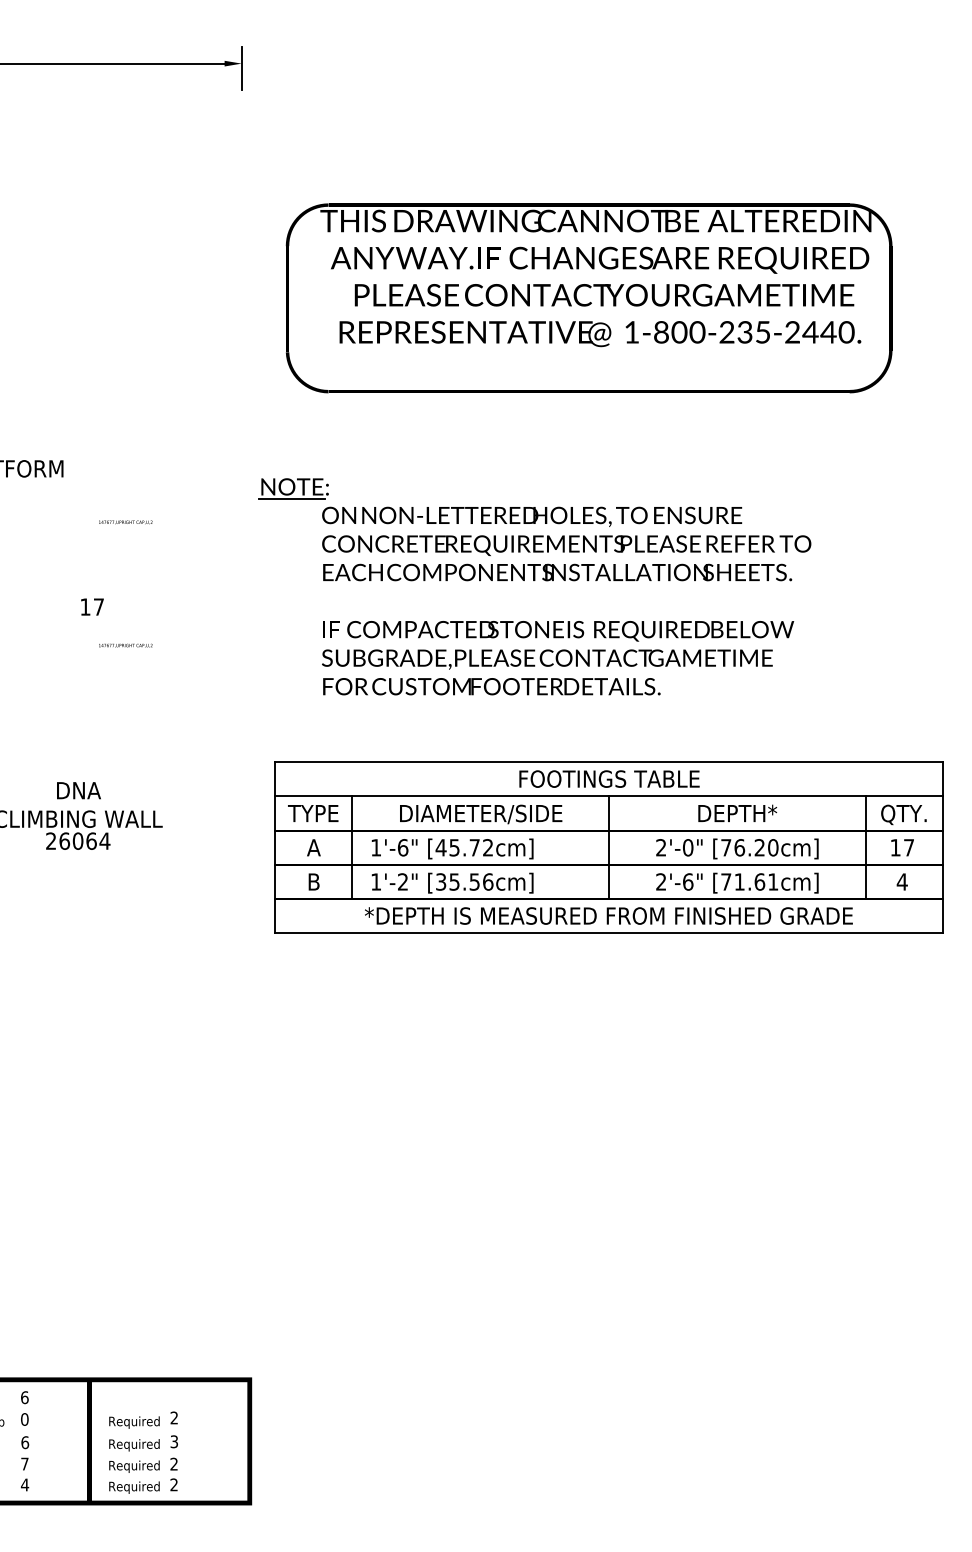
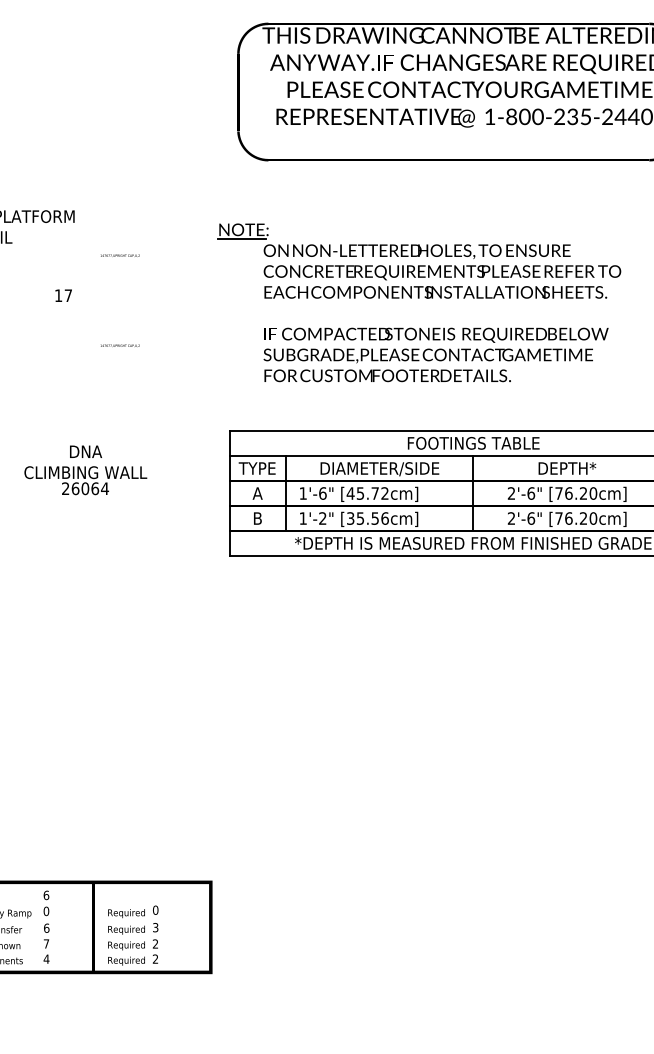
text: (92, 606) -> (63, 295), moved
text: (688, 847) -> (531, 493), 2'-0" -> 2'-6"
text: (756, 881) -> (581, 518), [71.61cm] -> [76.20cm]
text: (174, 1417) -> (155, 909), 2 -> 0

